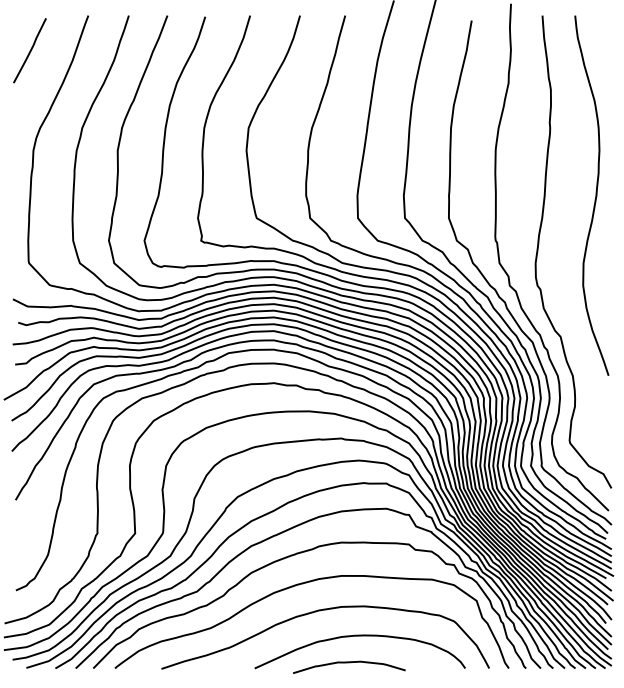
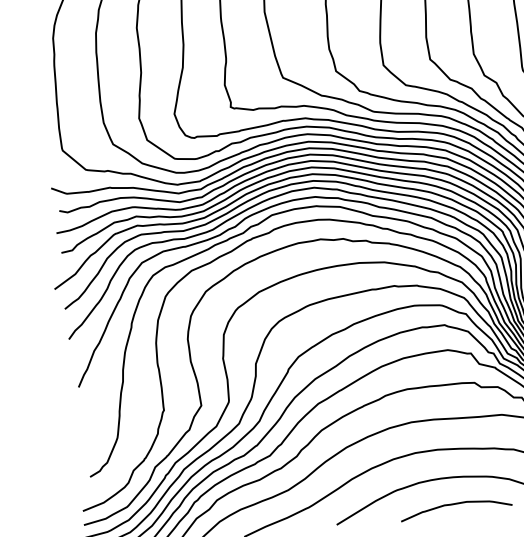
curve: (349, 663) -> (455, 505), moved

